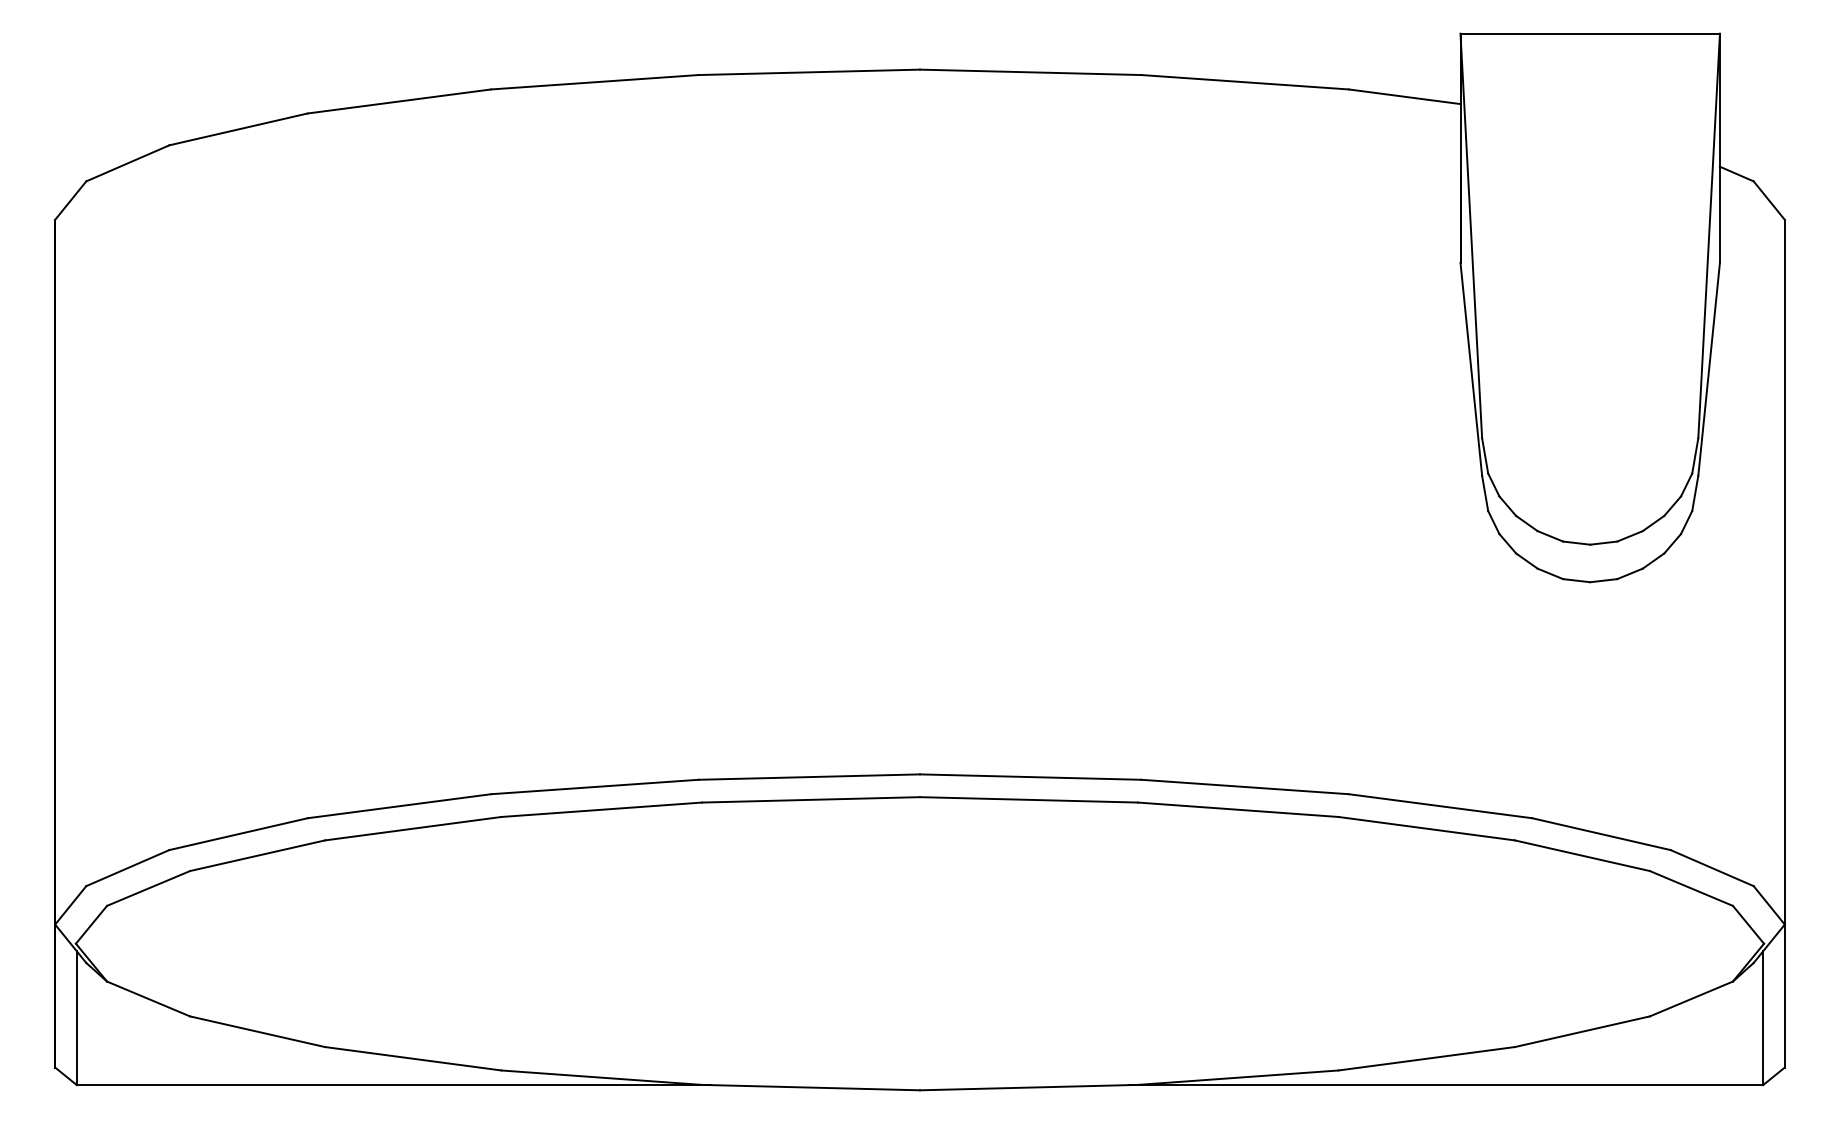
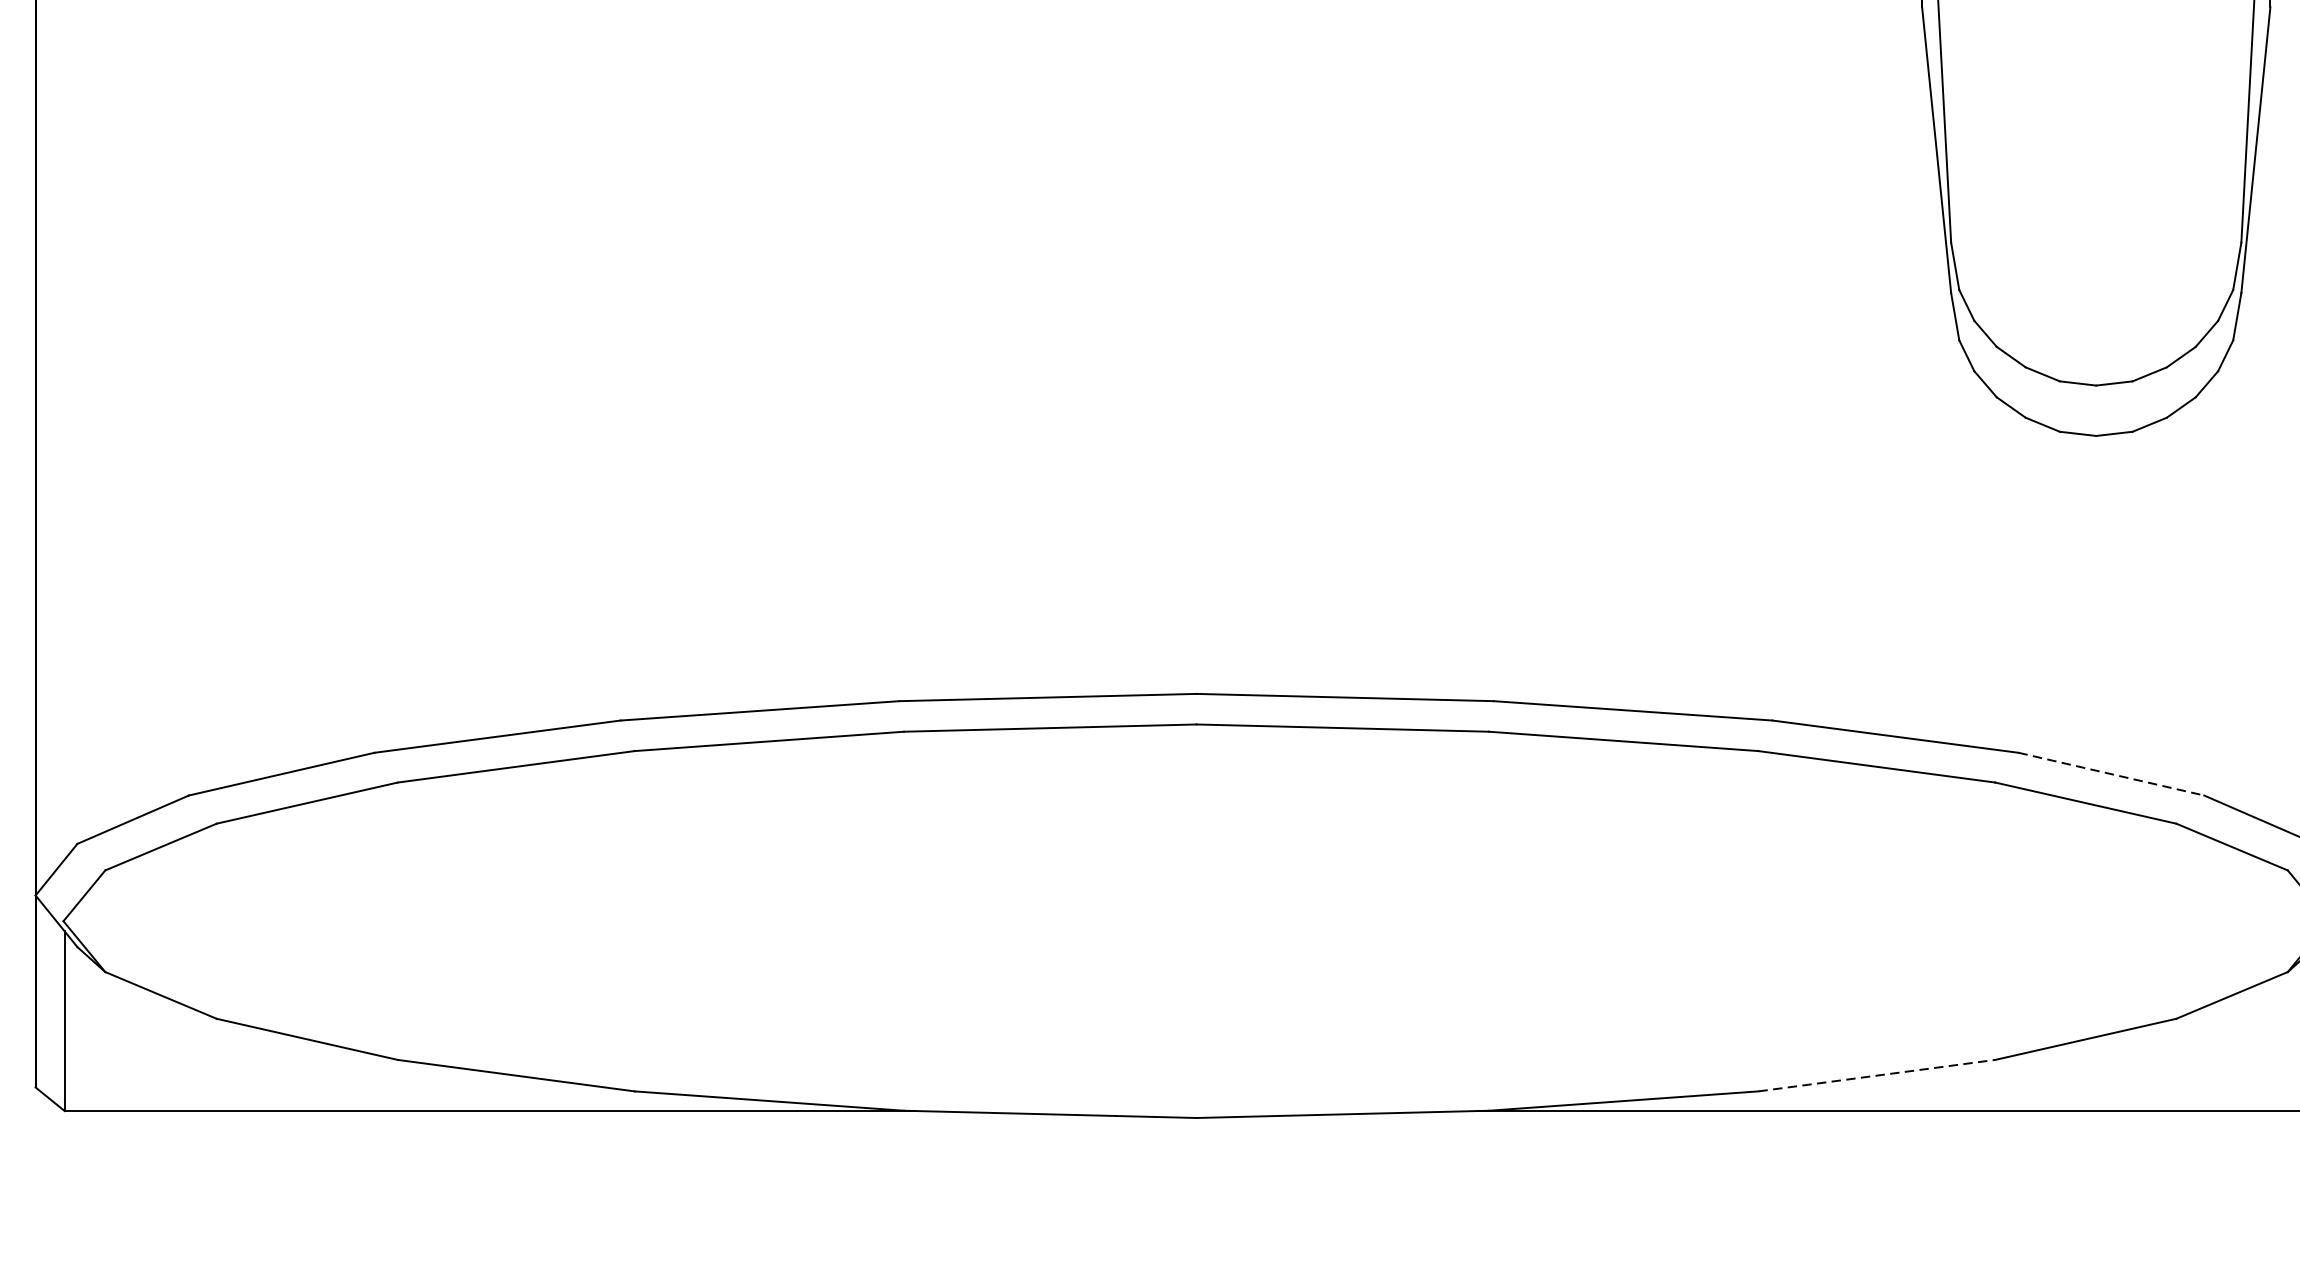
line: (1601, 834) -> (2111, 774), solid -> dashed
line: (1426, 1058) -> (1876, 1075), solid -> dashed

